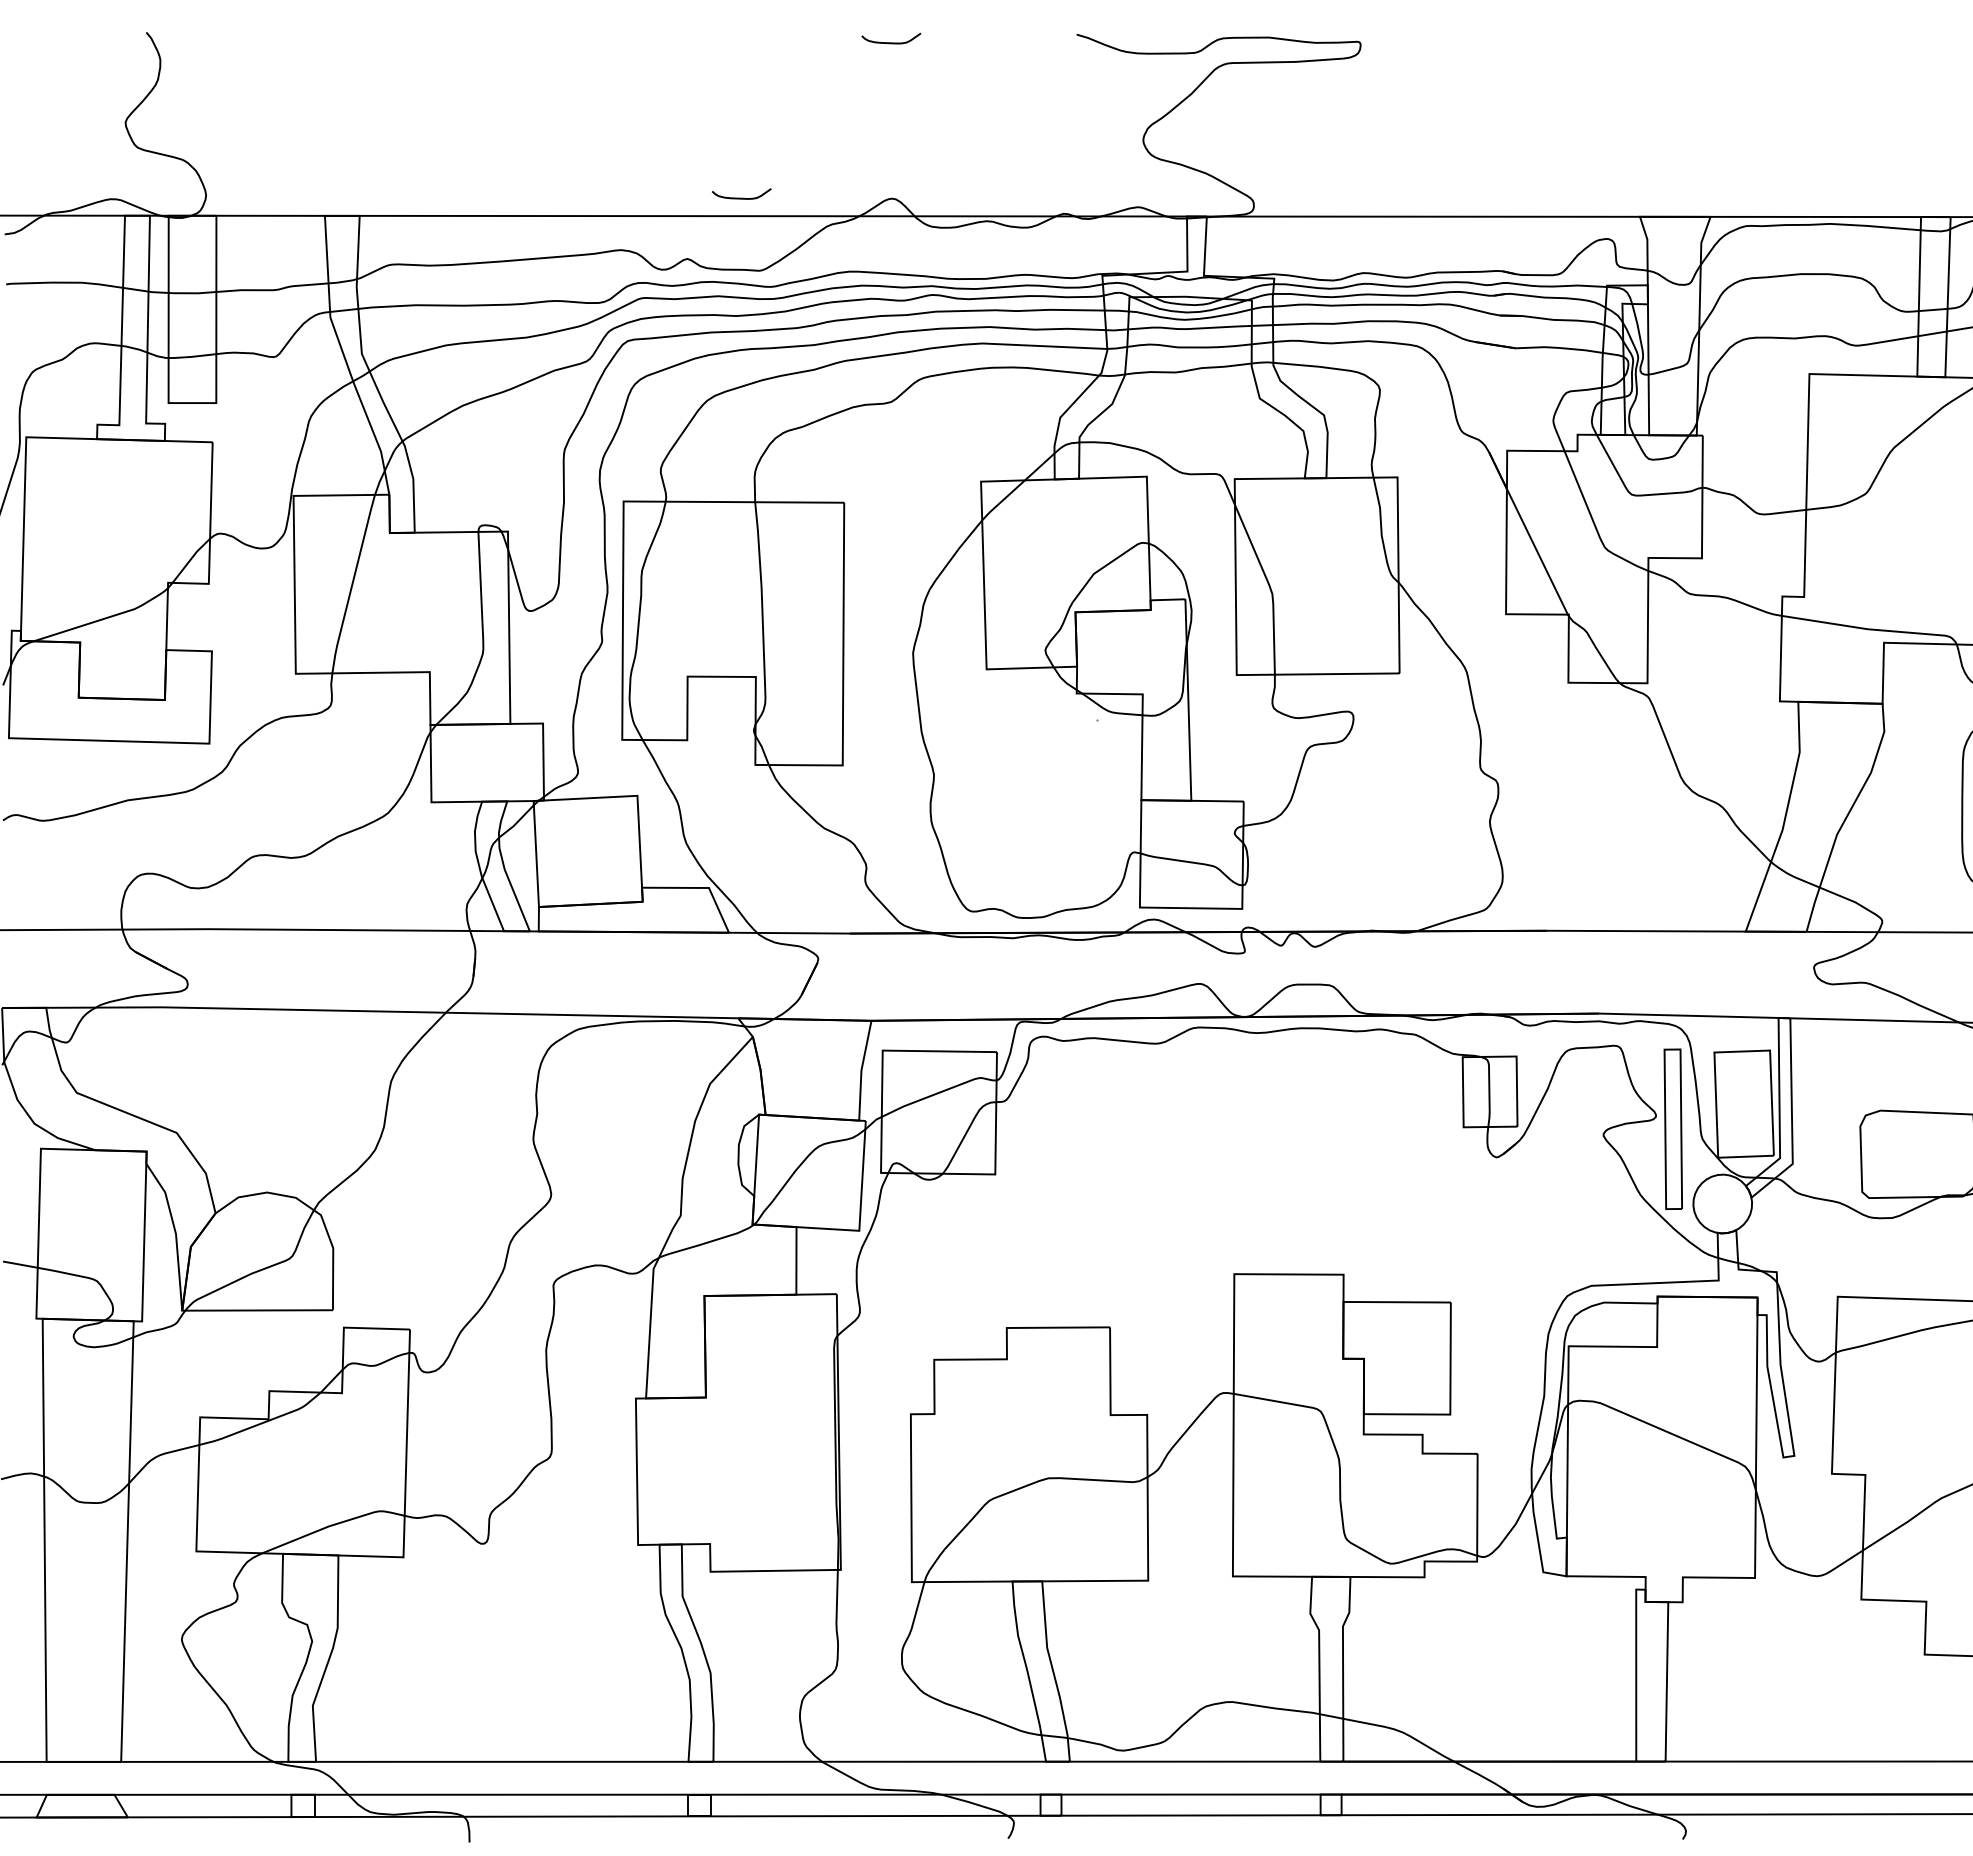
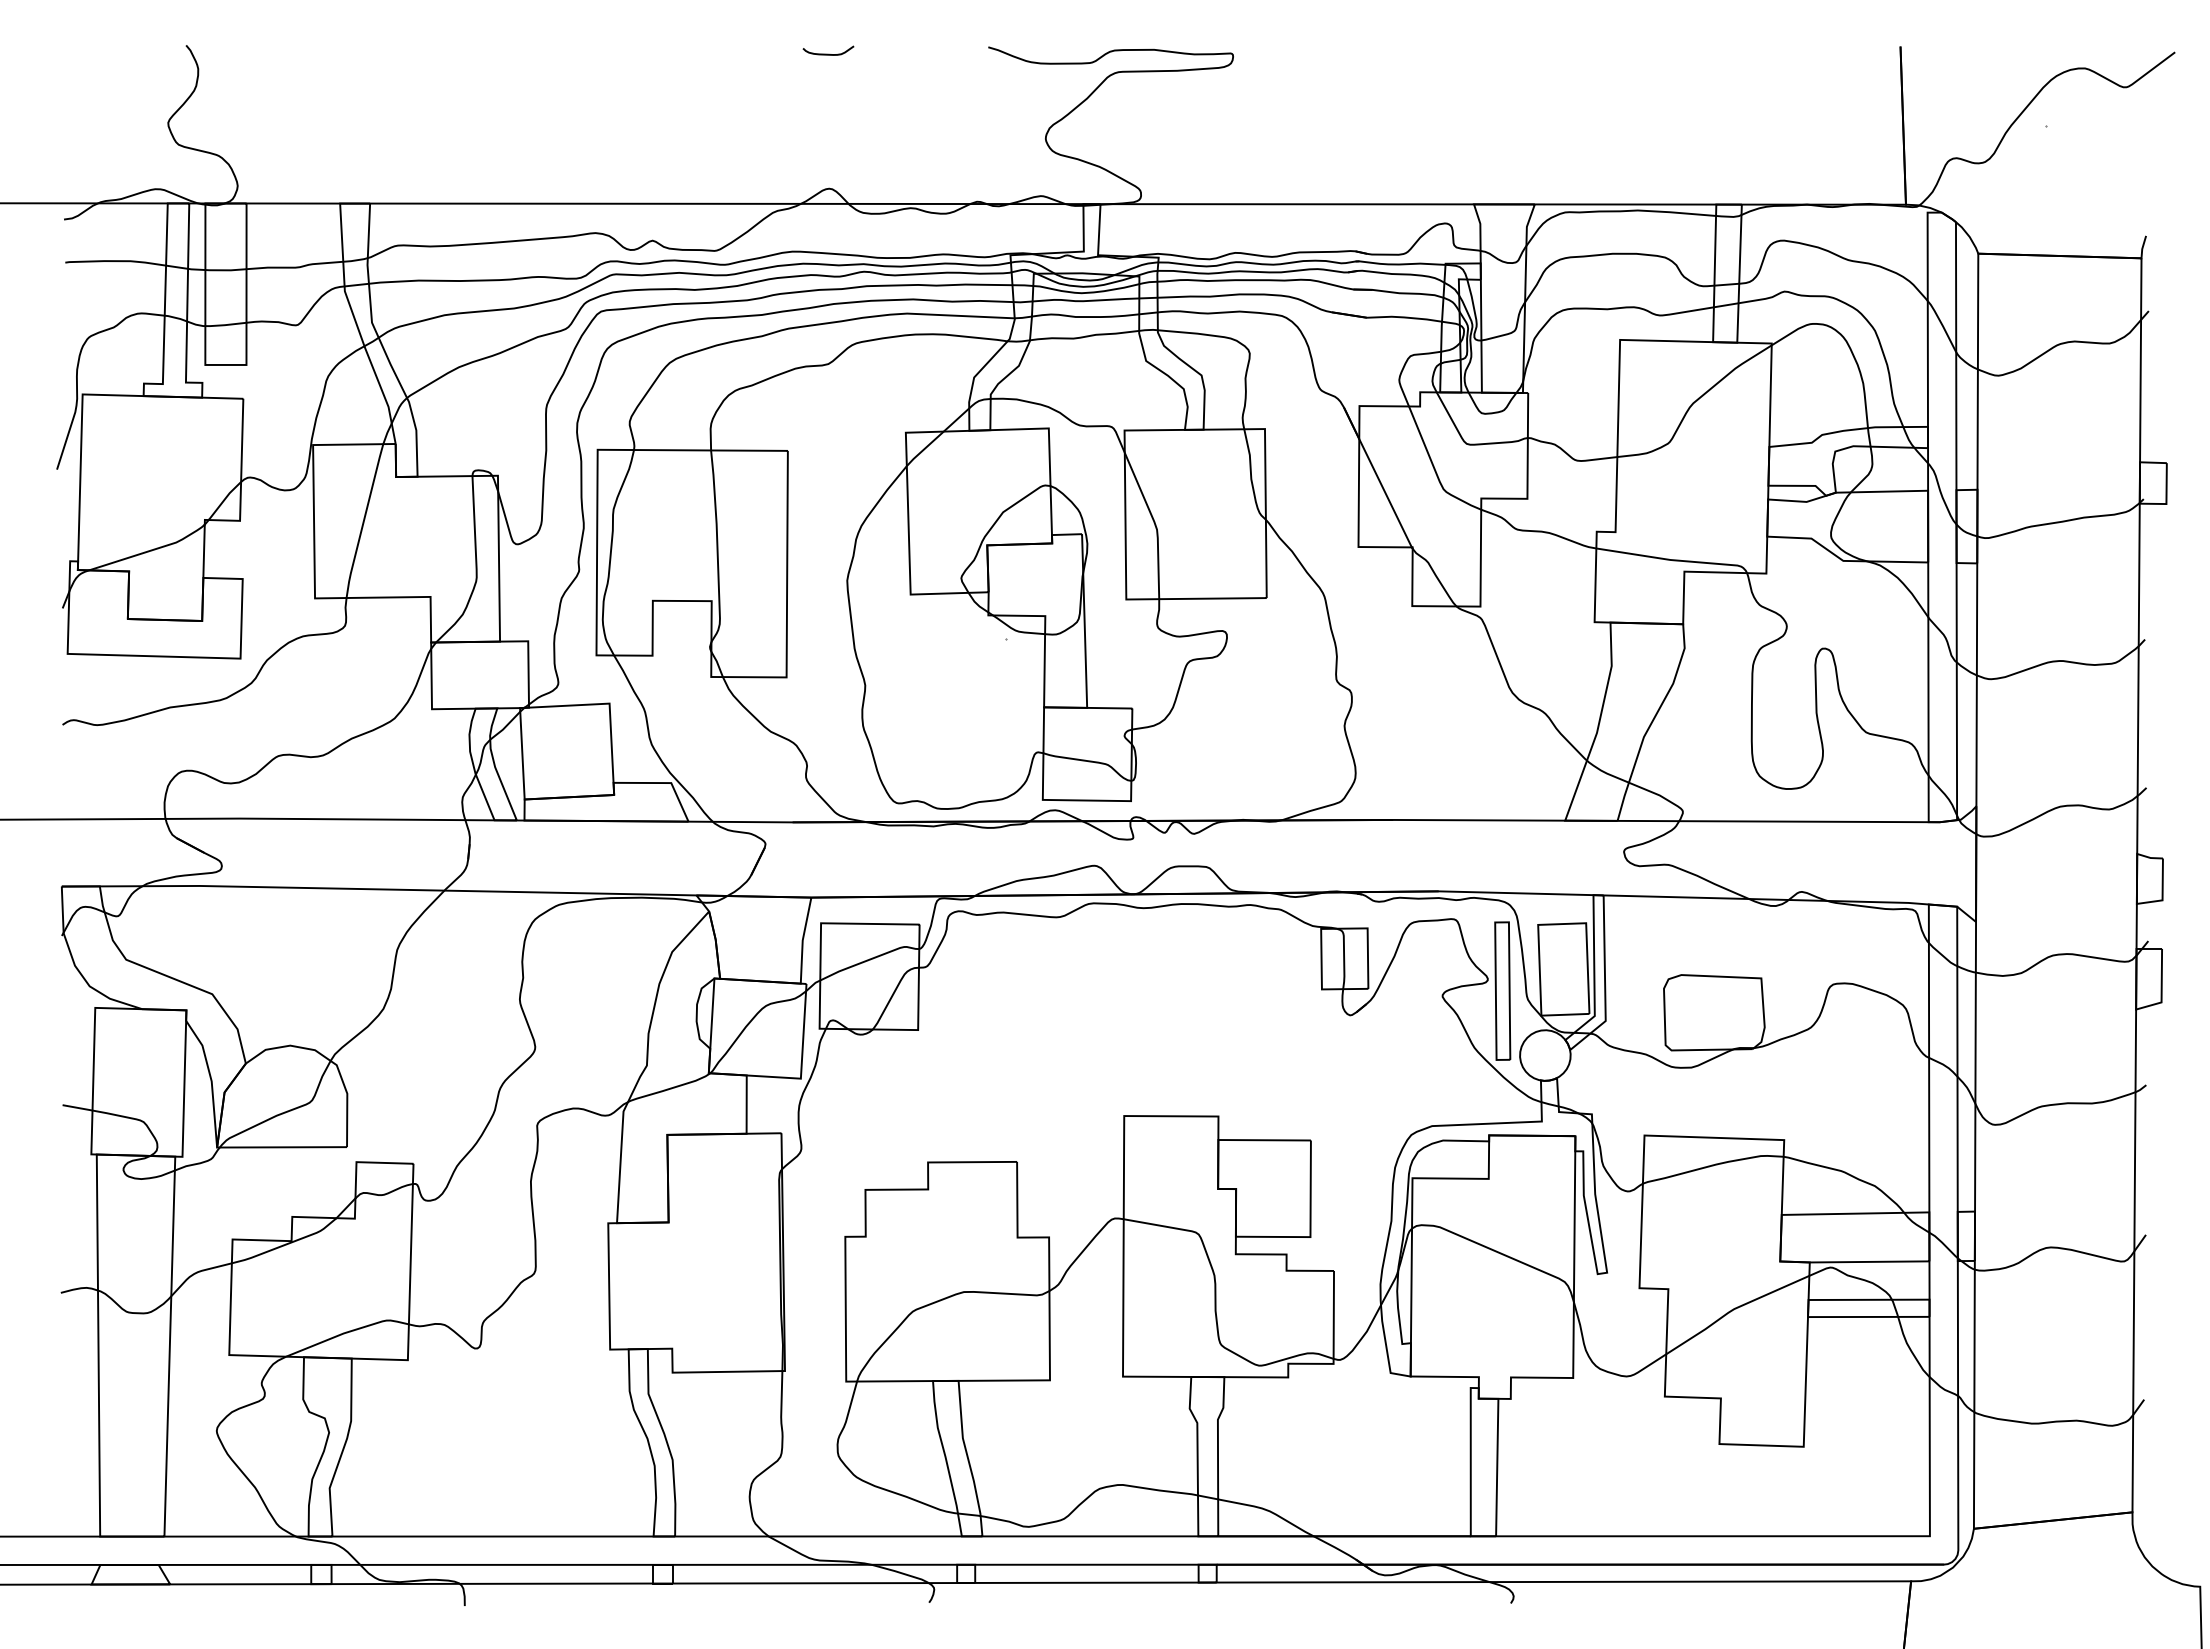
curve: (741, 197) -> (699, 187), removed

